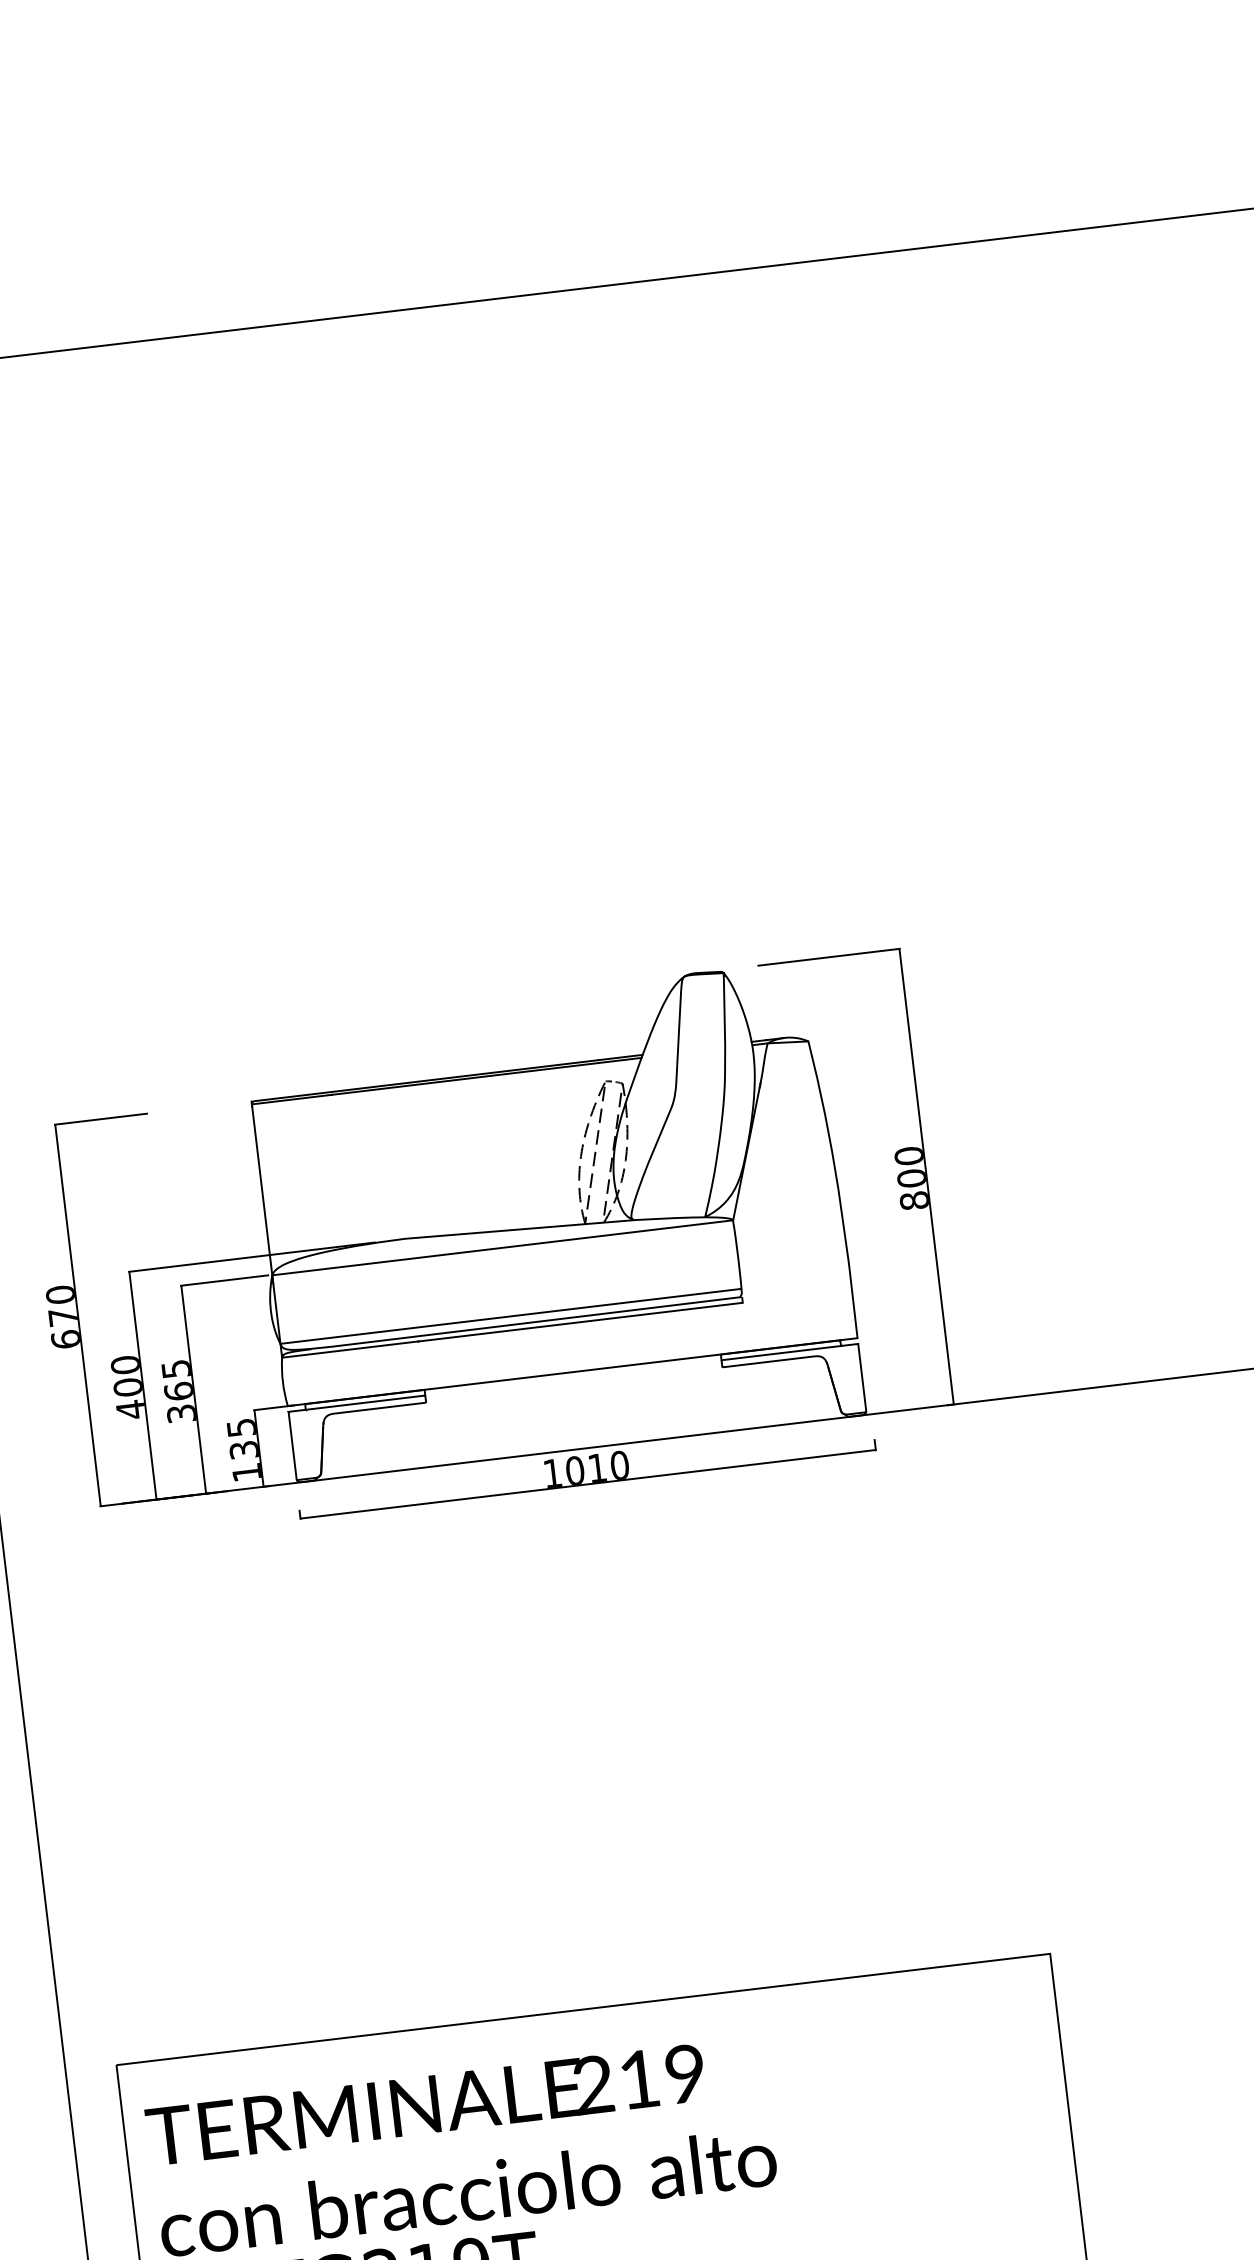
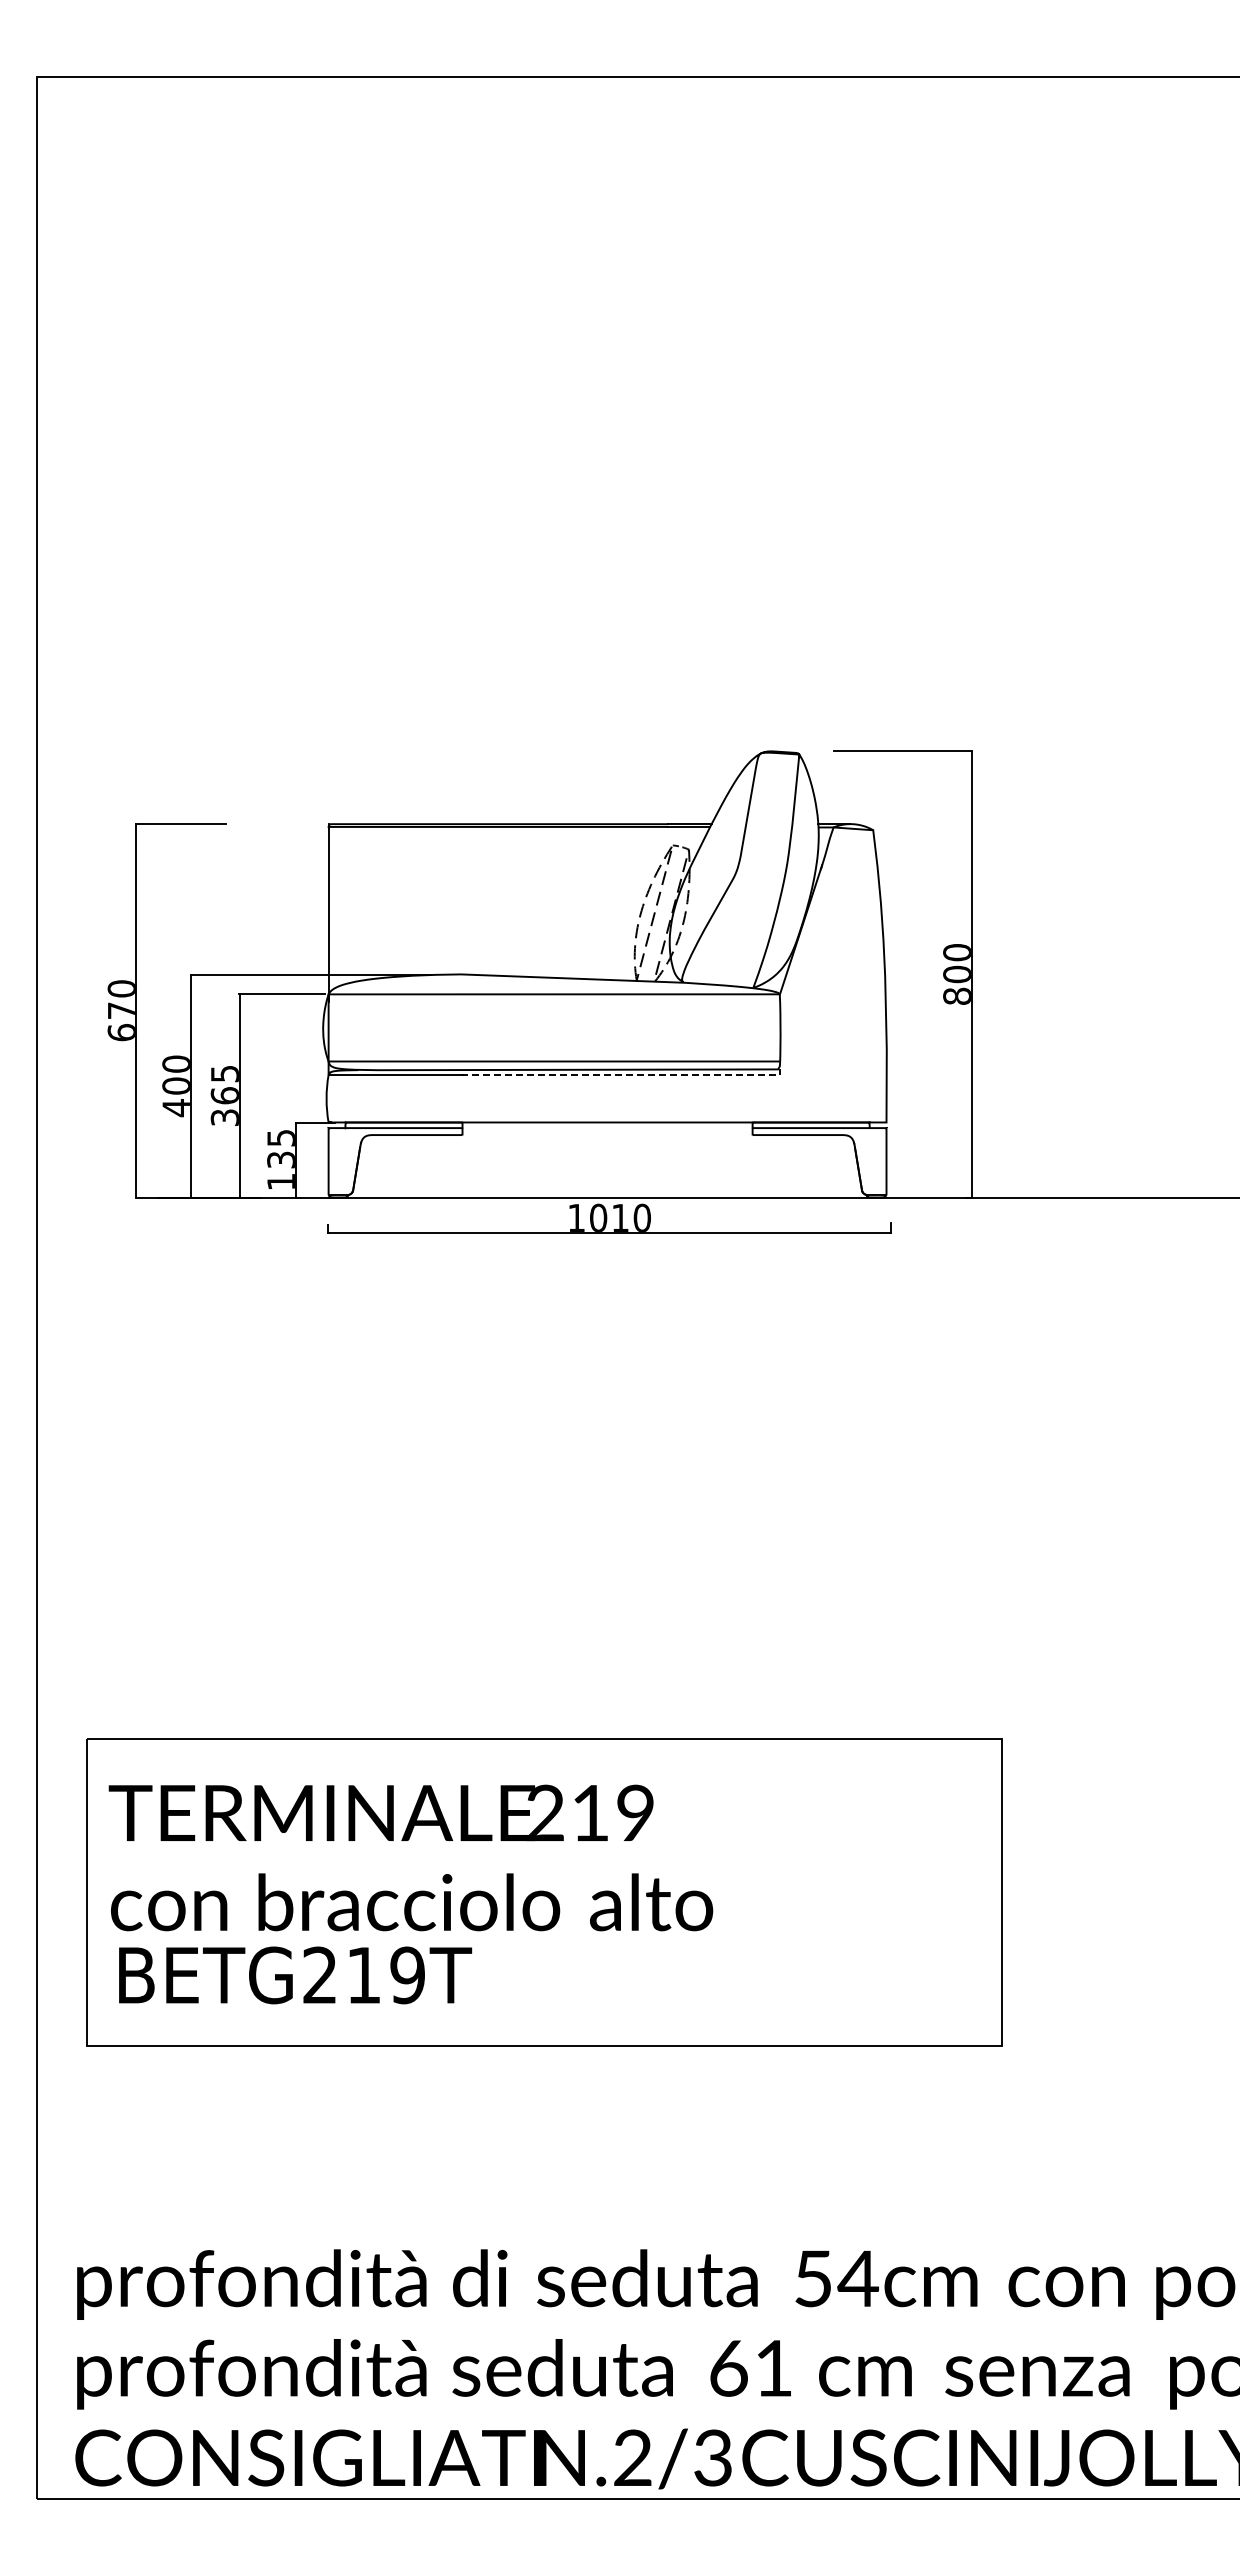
line: (583, 1322) -> (623, 1075), solid -> dashed

